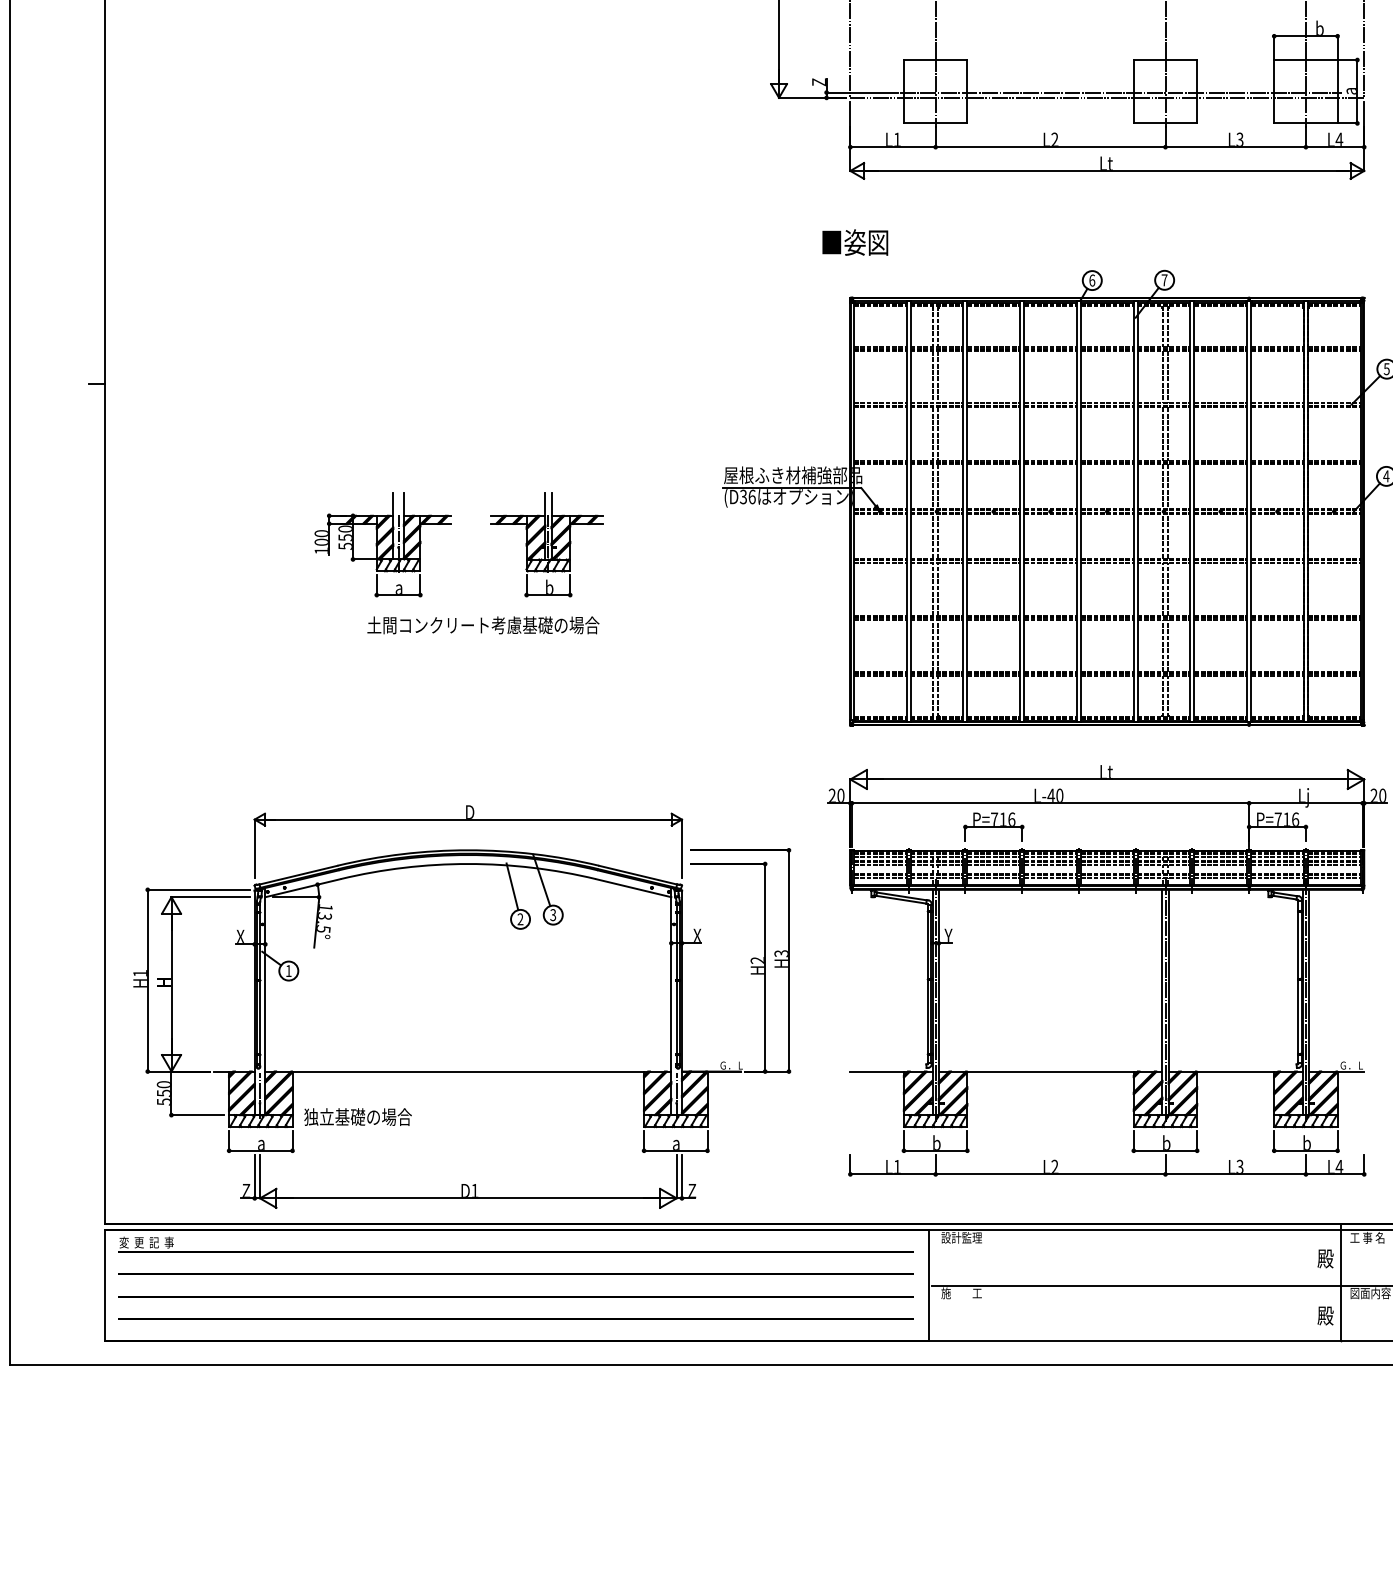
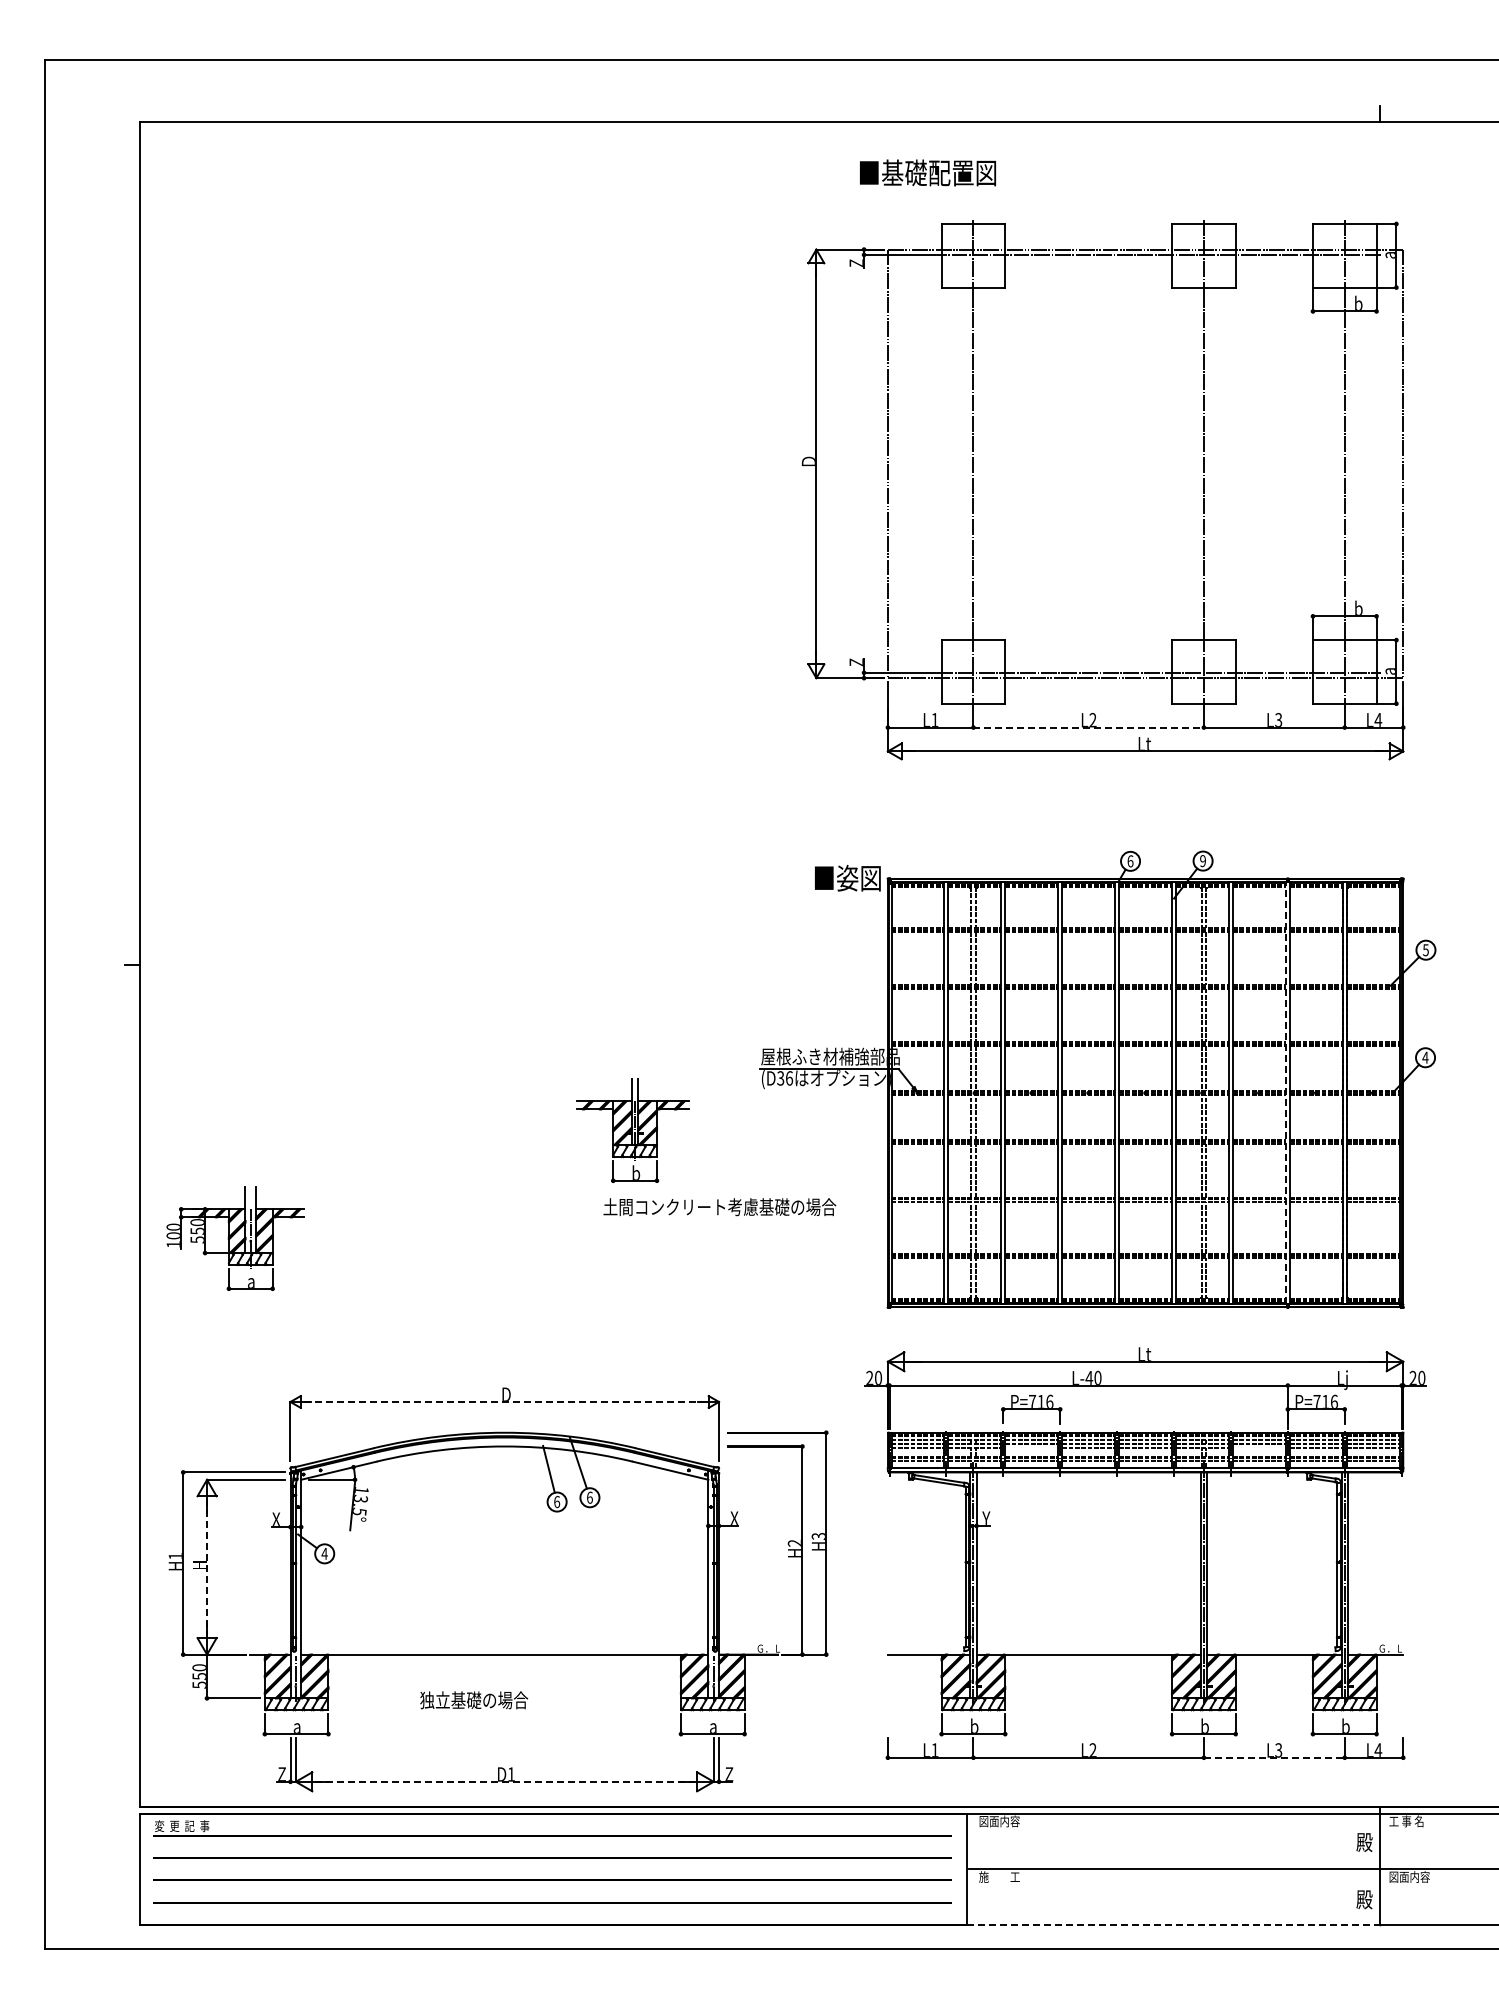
line: (1051, 147) -> (1089, 727), solid -> dashed
text: (854, 241) -> (847, 877), moved
text: (1164, 280) -> (1202, 861), 7 -> 9
line: (1246, 512) -> (1285, 1093), solid -> dashed
part: (383, 544) -> (235, 1238), moved
part: (545, 544) -> (632, 1130), moved
text: (483, 625) -> (719, 1207), moved
line: (468, 819) -> (504, 1401), solid -> dashed
line: (993, 865) -> (1031, 1447), removed
line: (1219, 865) -> (1258, 1447), removed
text: (552, 914) -> (589, 1497), 3 -> 6
text: (520, 919) -> (557, 1502), 2 -> 6
text: (288, 970) -> (324, 1553), 1 -> 4
line: (171, 984) -> (207, 1567), solid -> dashed
text: (358, 1117) -> (474, 1700), moved
line: (1235, 1174) -> (1274, 1757), solid -> dashed
line: (468, 1198) -> (504, 1781), solid -> dashed
text: (961, 1237) -> (999, 1821), 設計監理 -> 図面内容
line: (1135, 1340) -> (1173, 1924), solid -> dashed

